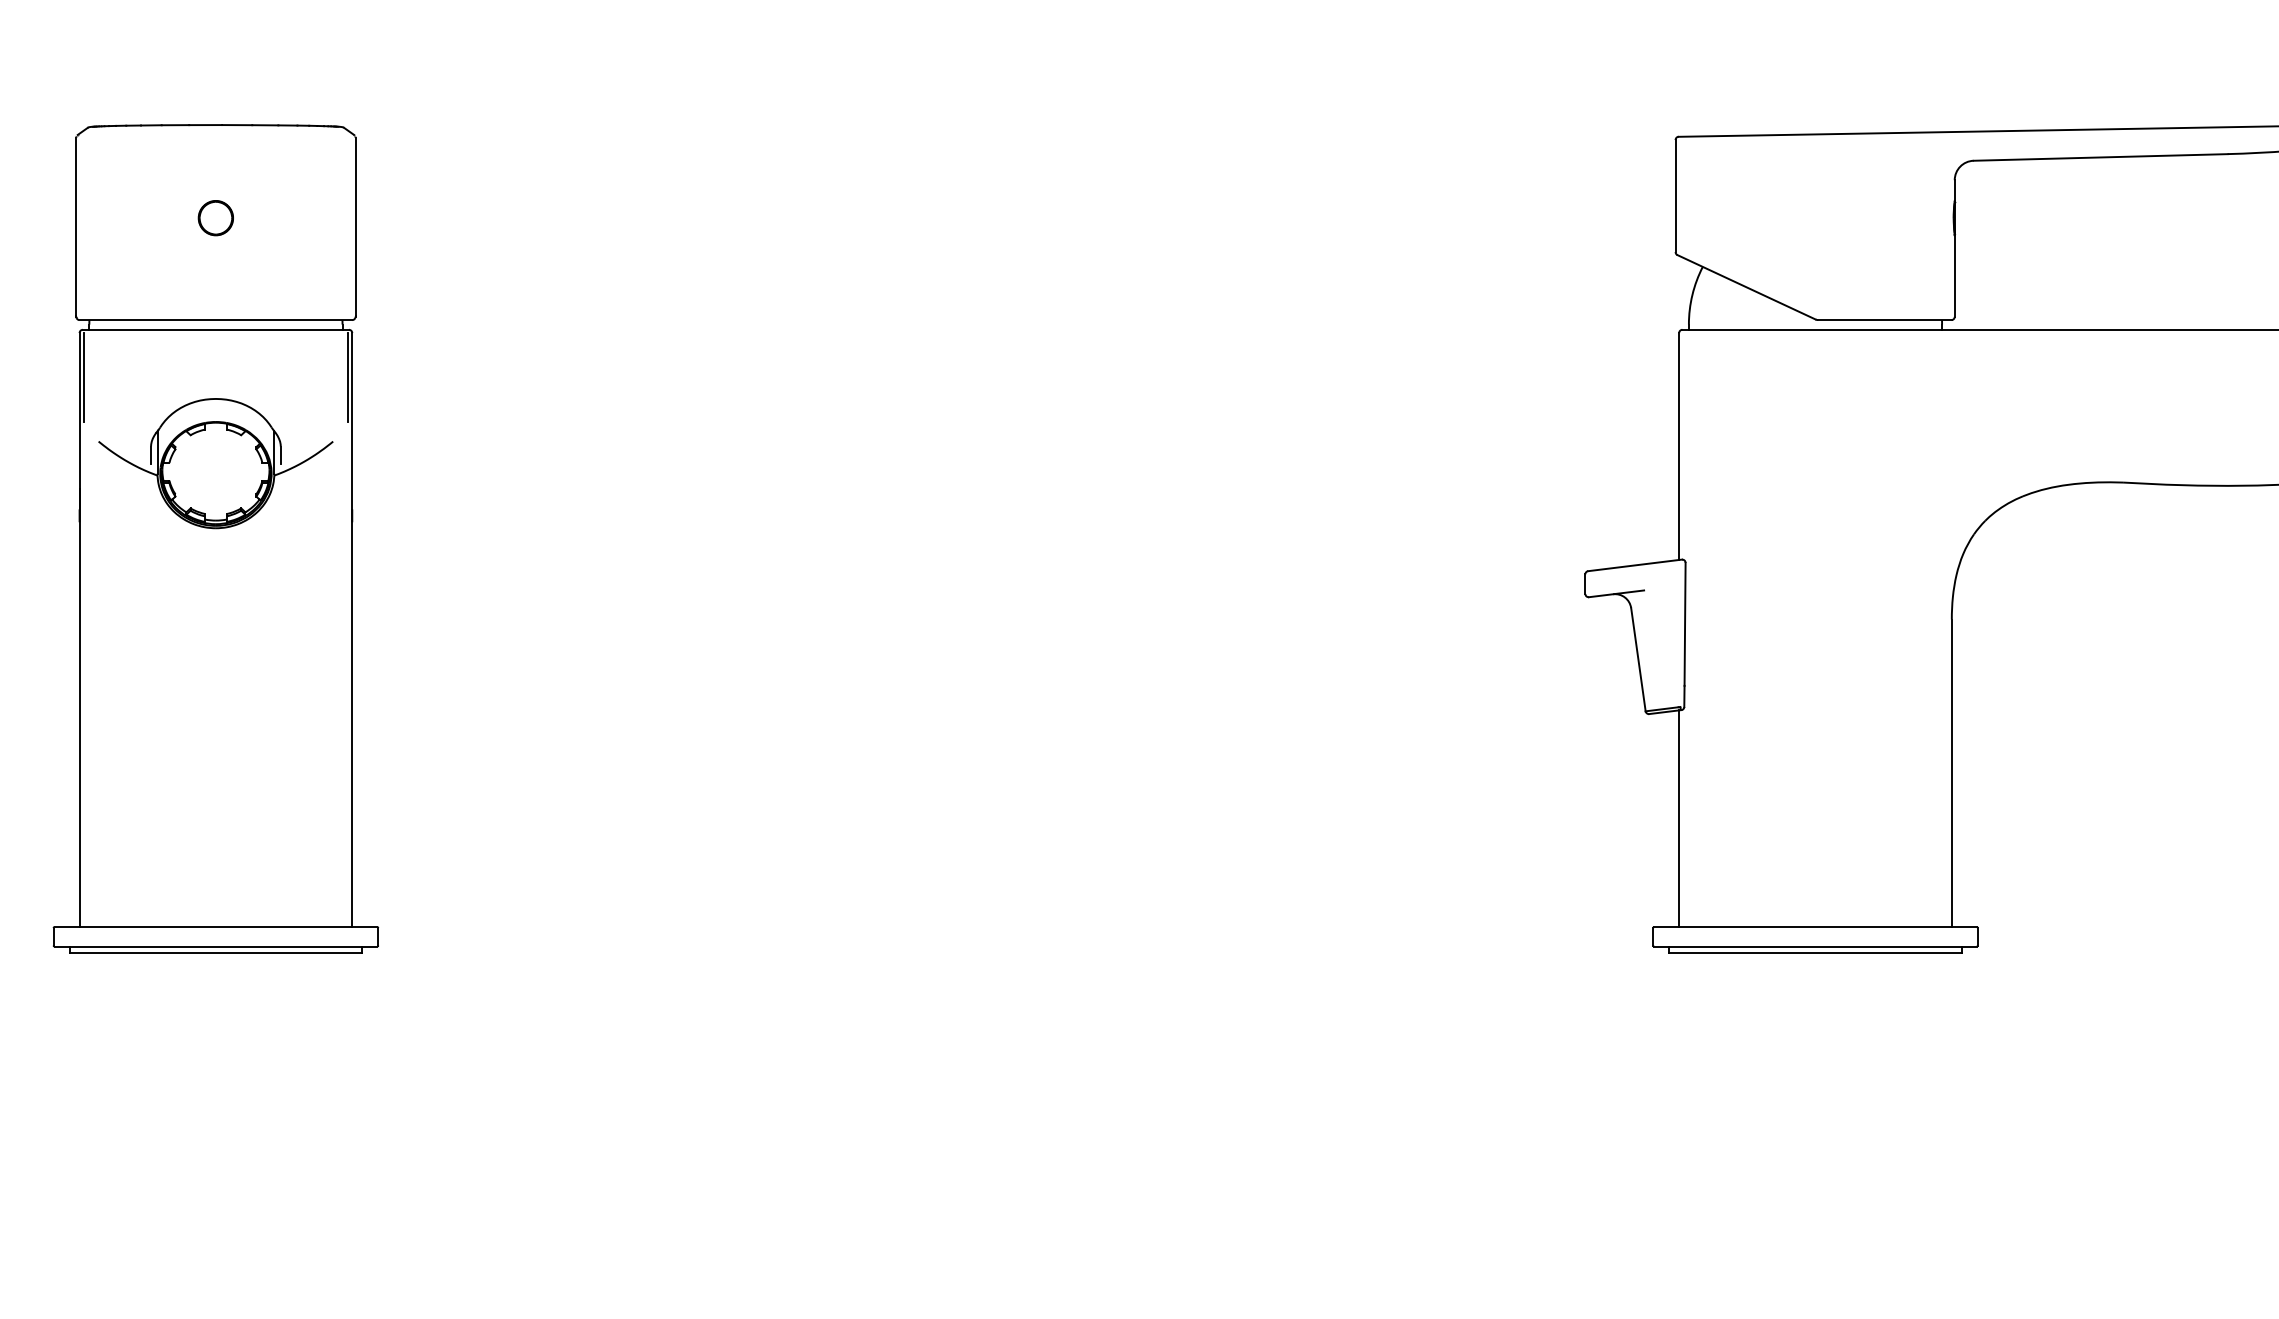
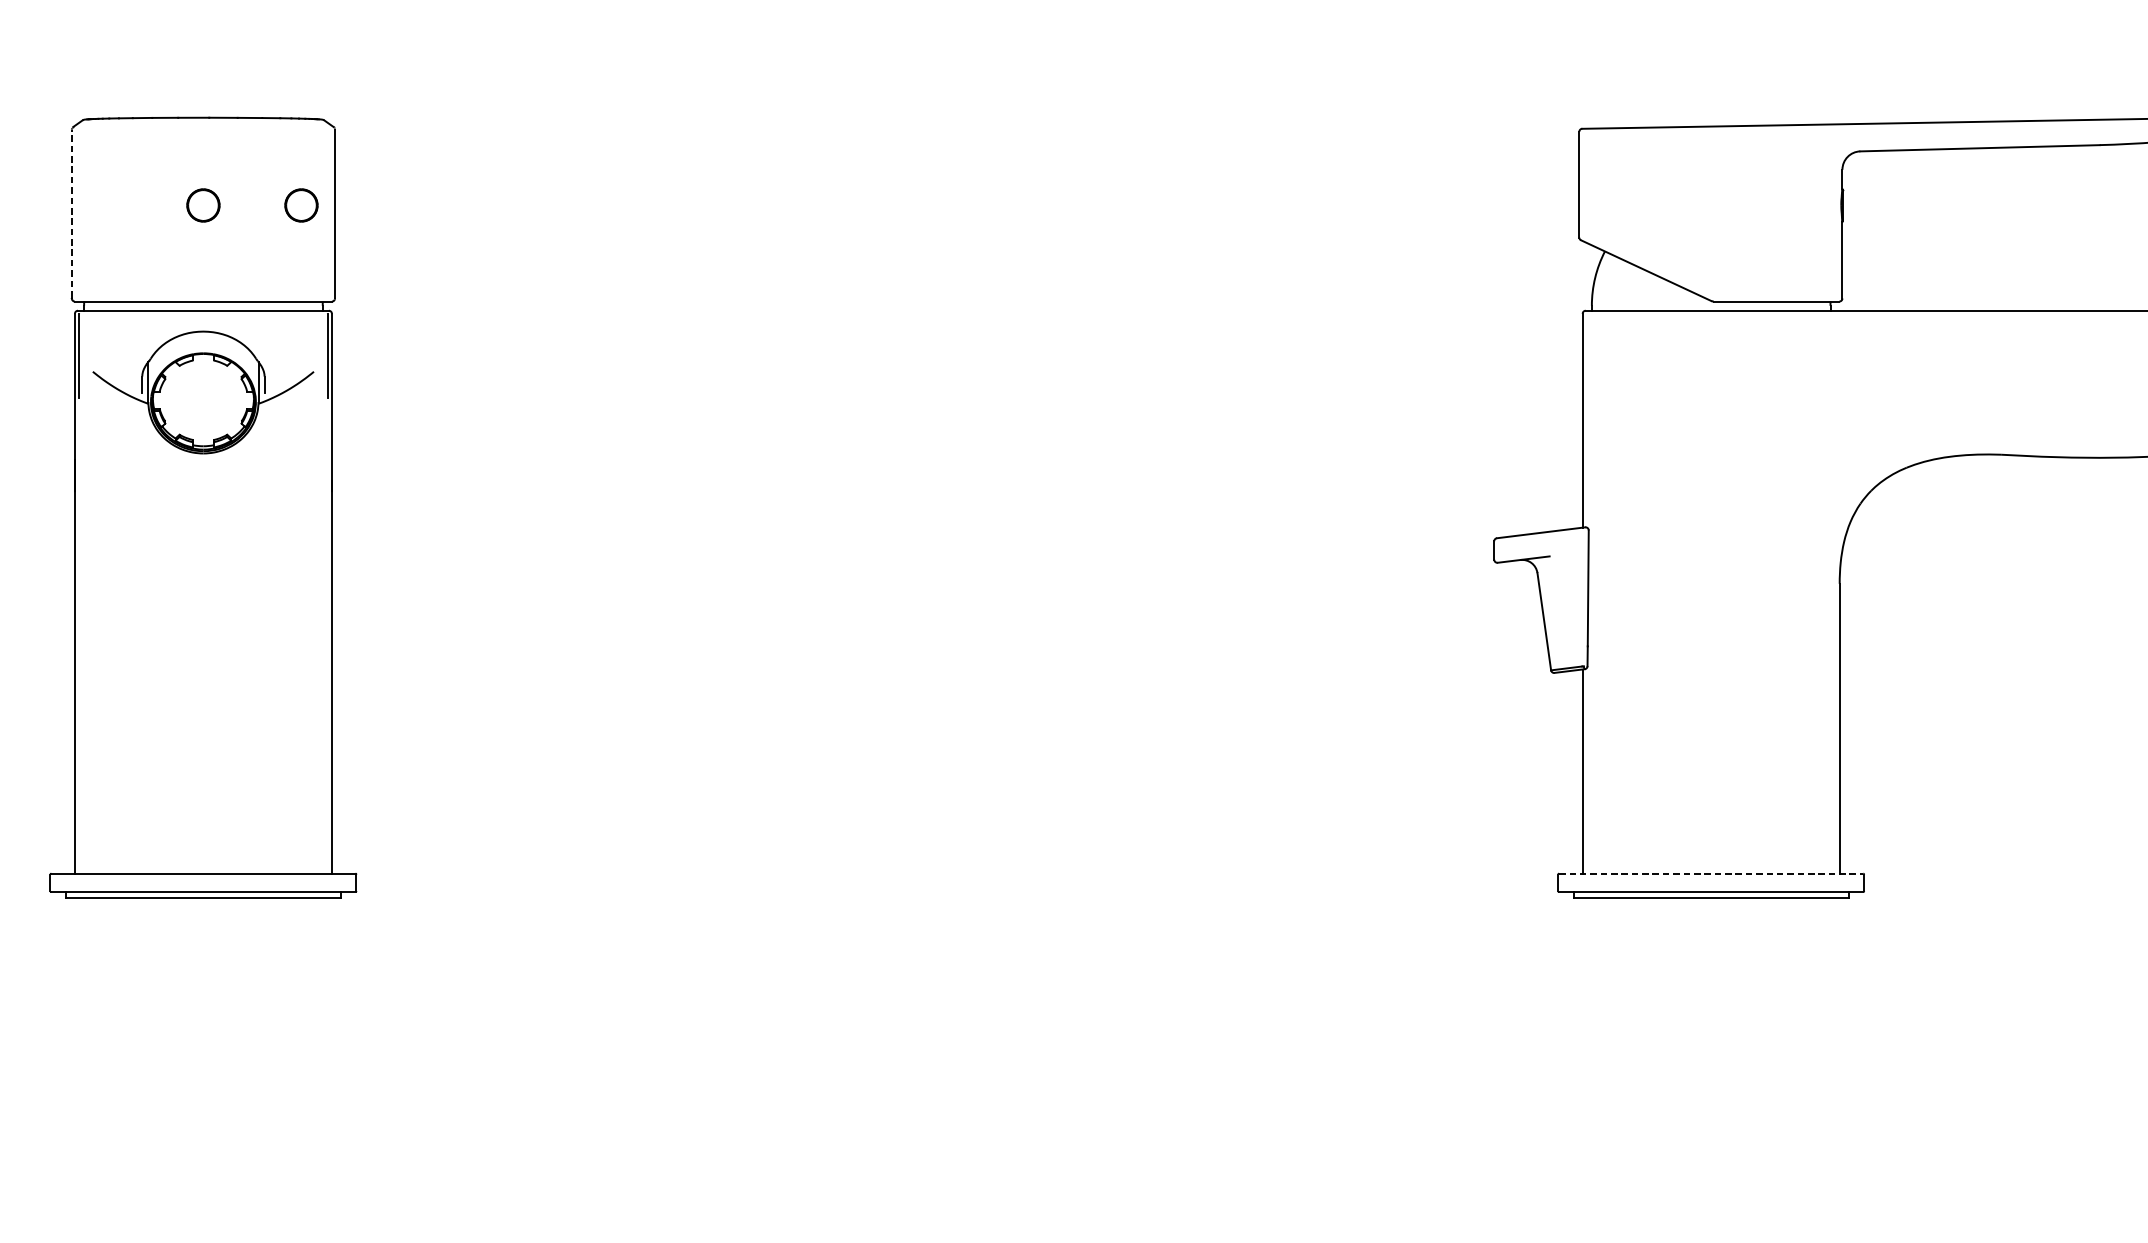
part: (319, 218) -> (301, 205), added
line: (76, 226) -> (72, 213), solid -> dashed
part: (215, 463) -> (203, 392), moved
line: (1815, 927) -> (1711, 874), solid -> dashed

